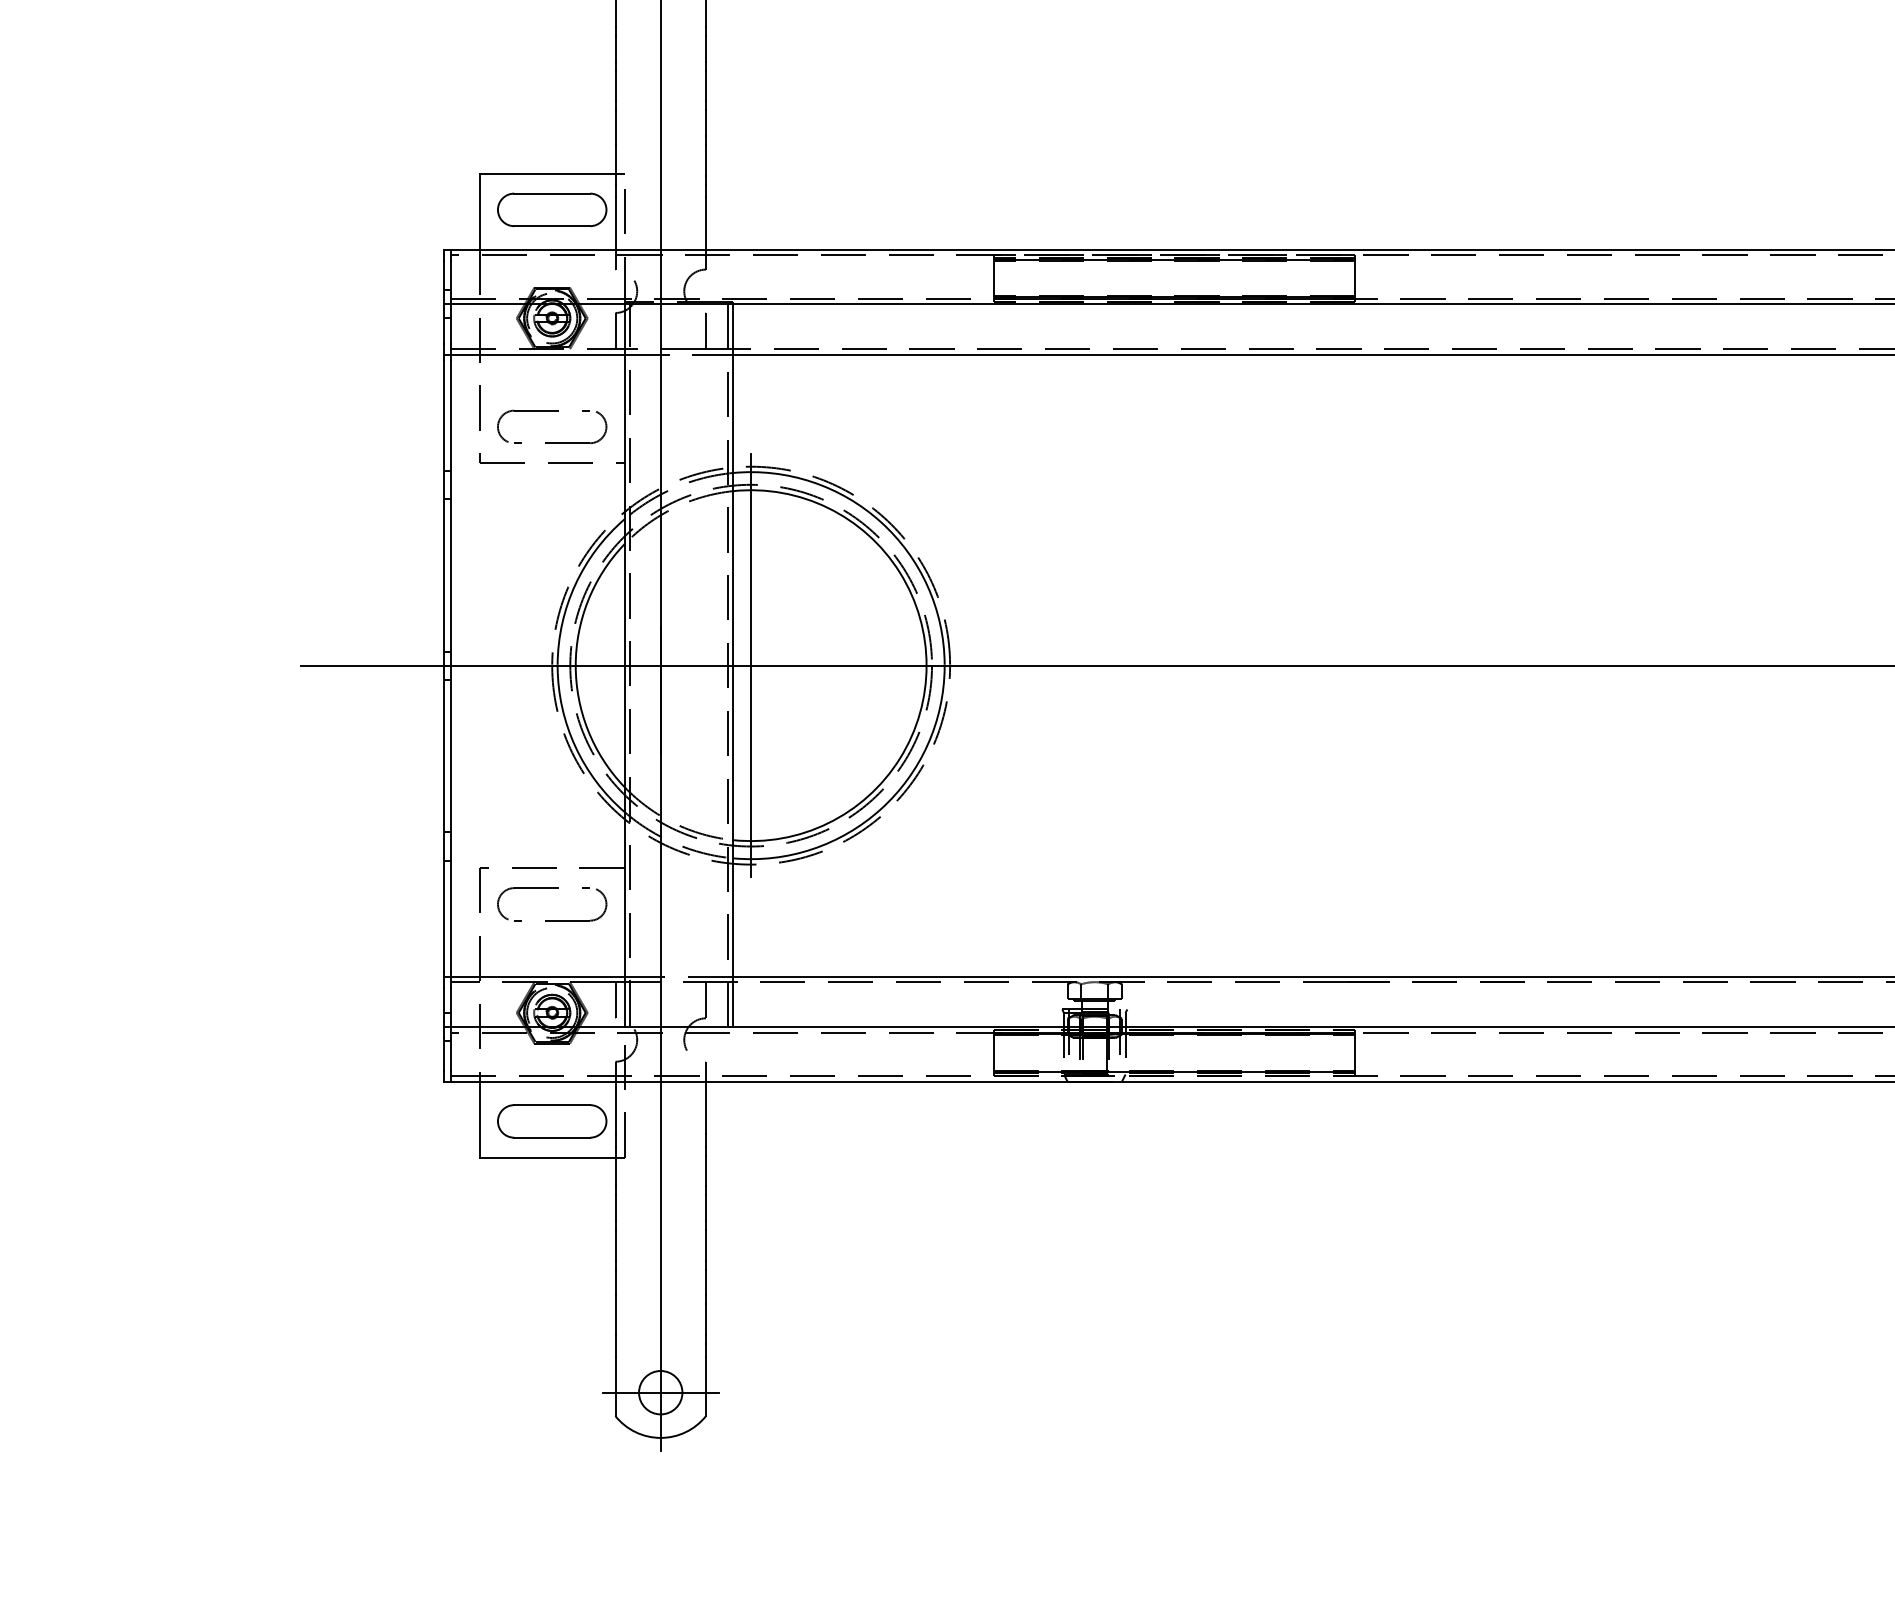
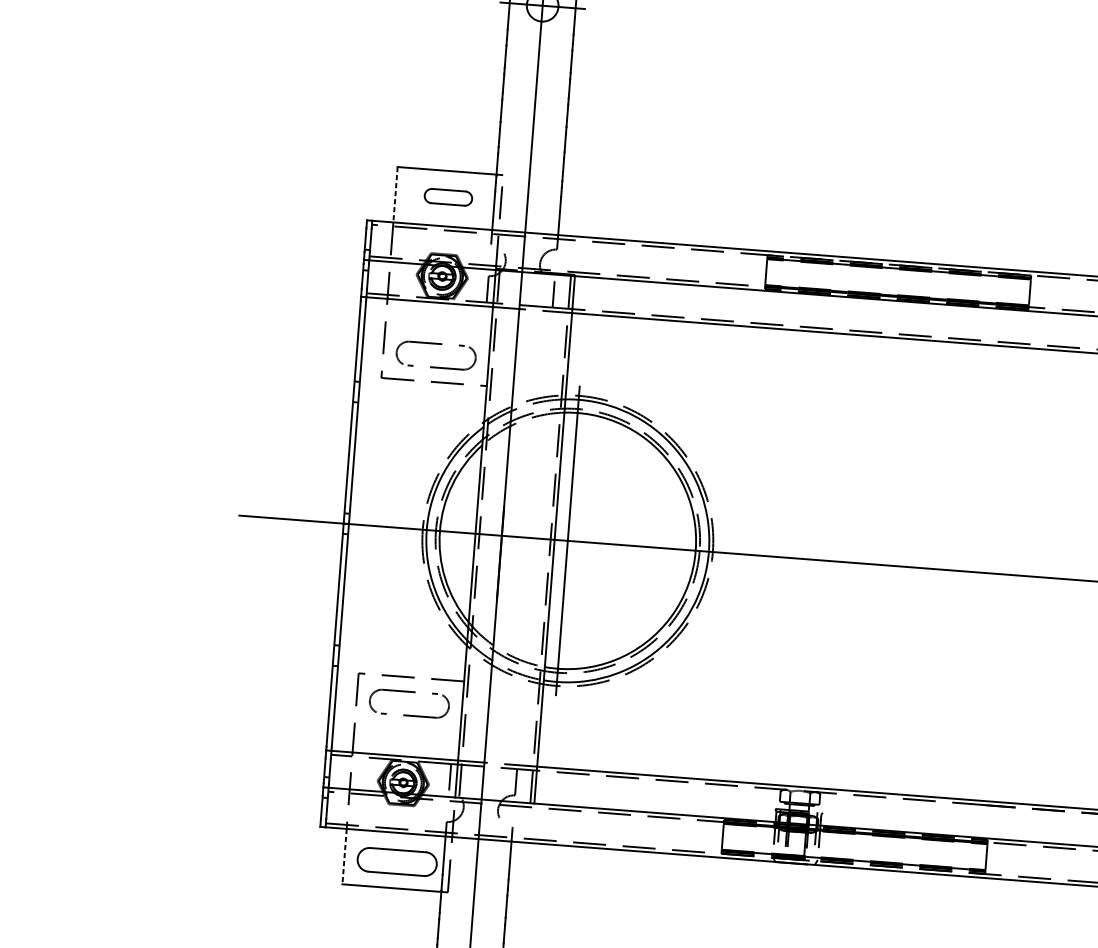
part: (552, 209) -> (448, 197), size x0.6
line: (479, 211) -> (395, 194), solid -> dashed
line: (479, 1119) -> (344, 856), solid -> dashed

